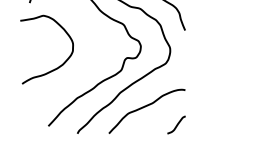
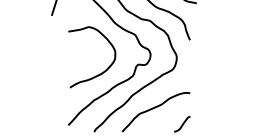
curve: (55, 67) -> (99, 73), moved

